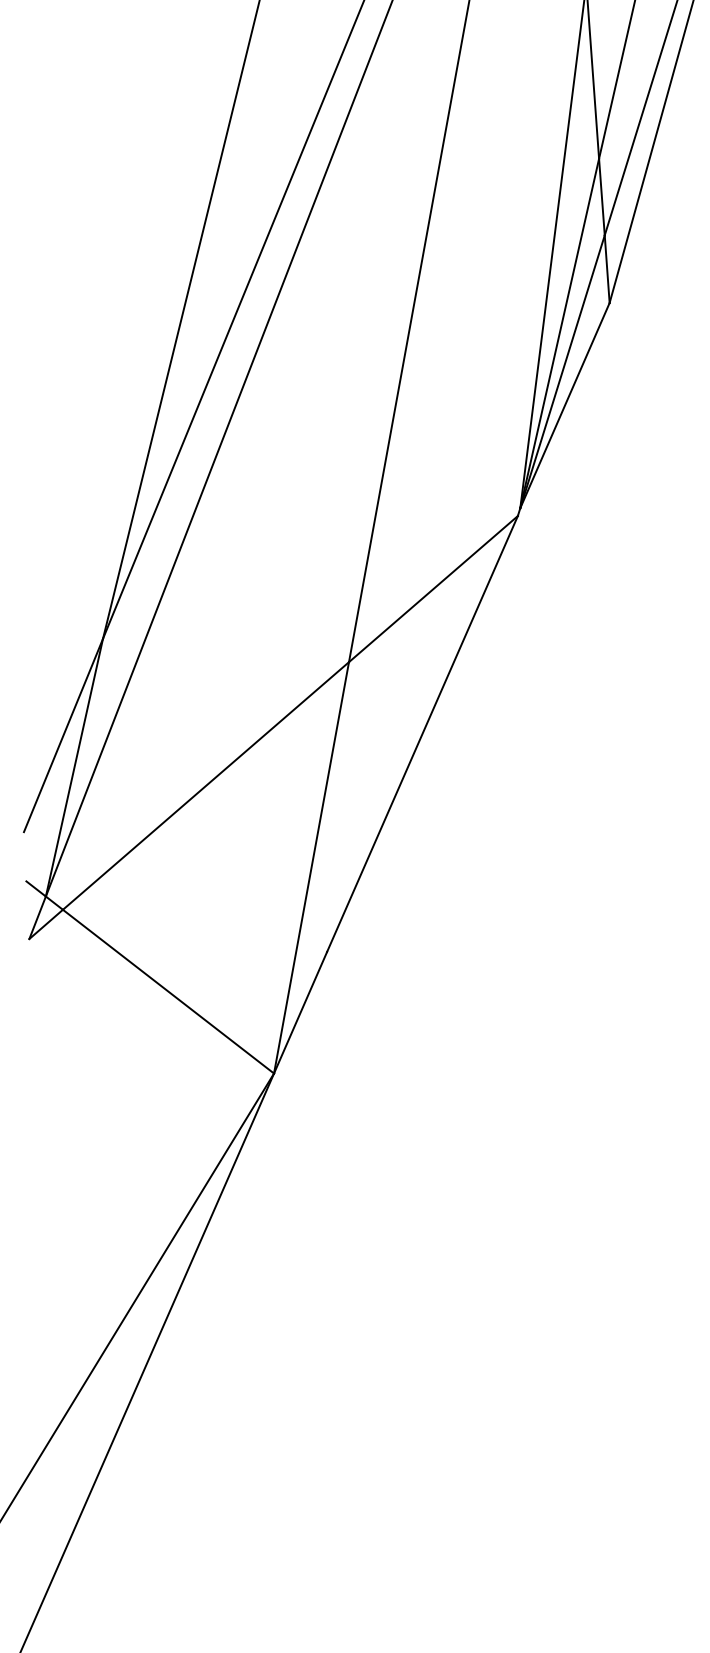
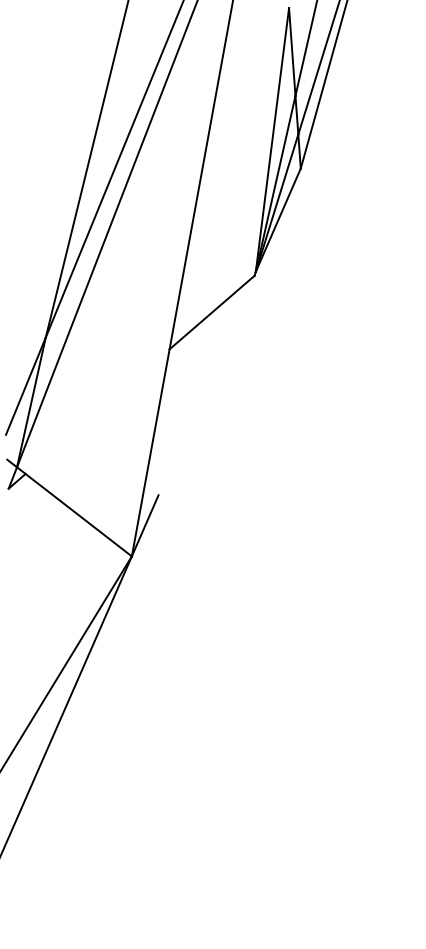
line: (422, 733) -> (206, 385), removed
line: (205, 785) -> (97, 411), removed

